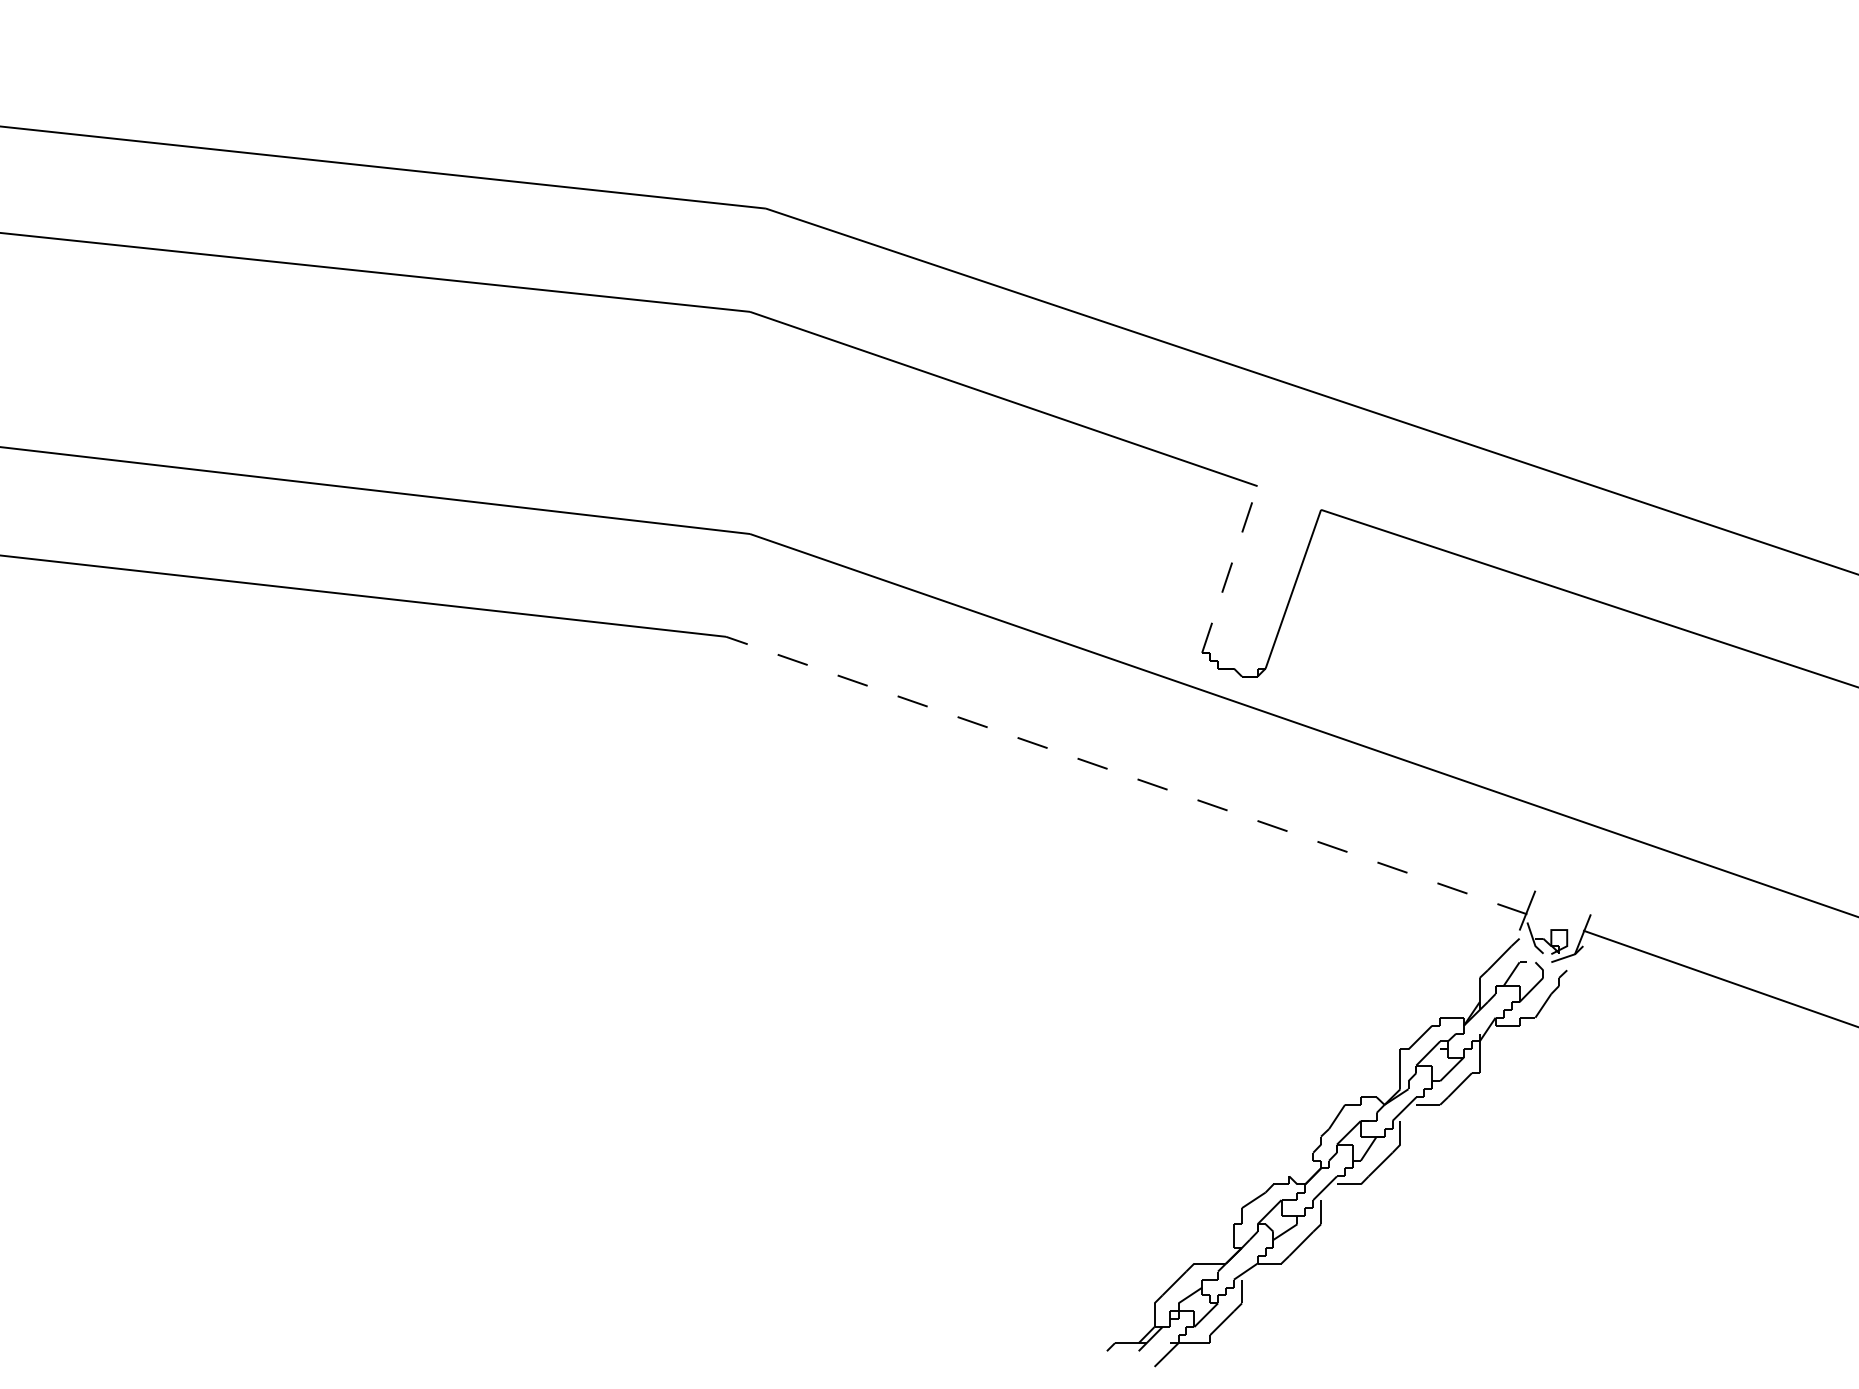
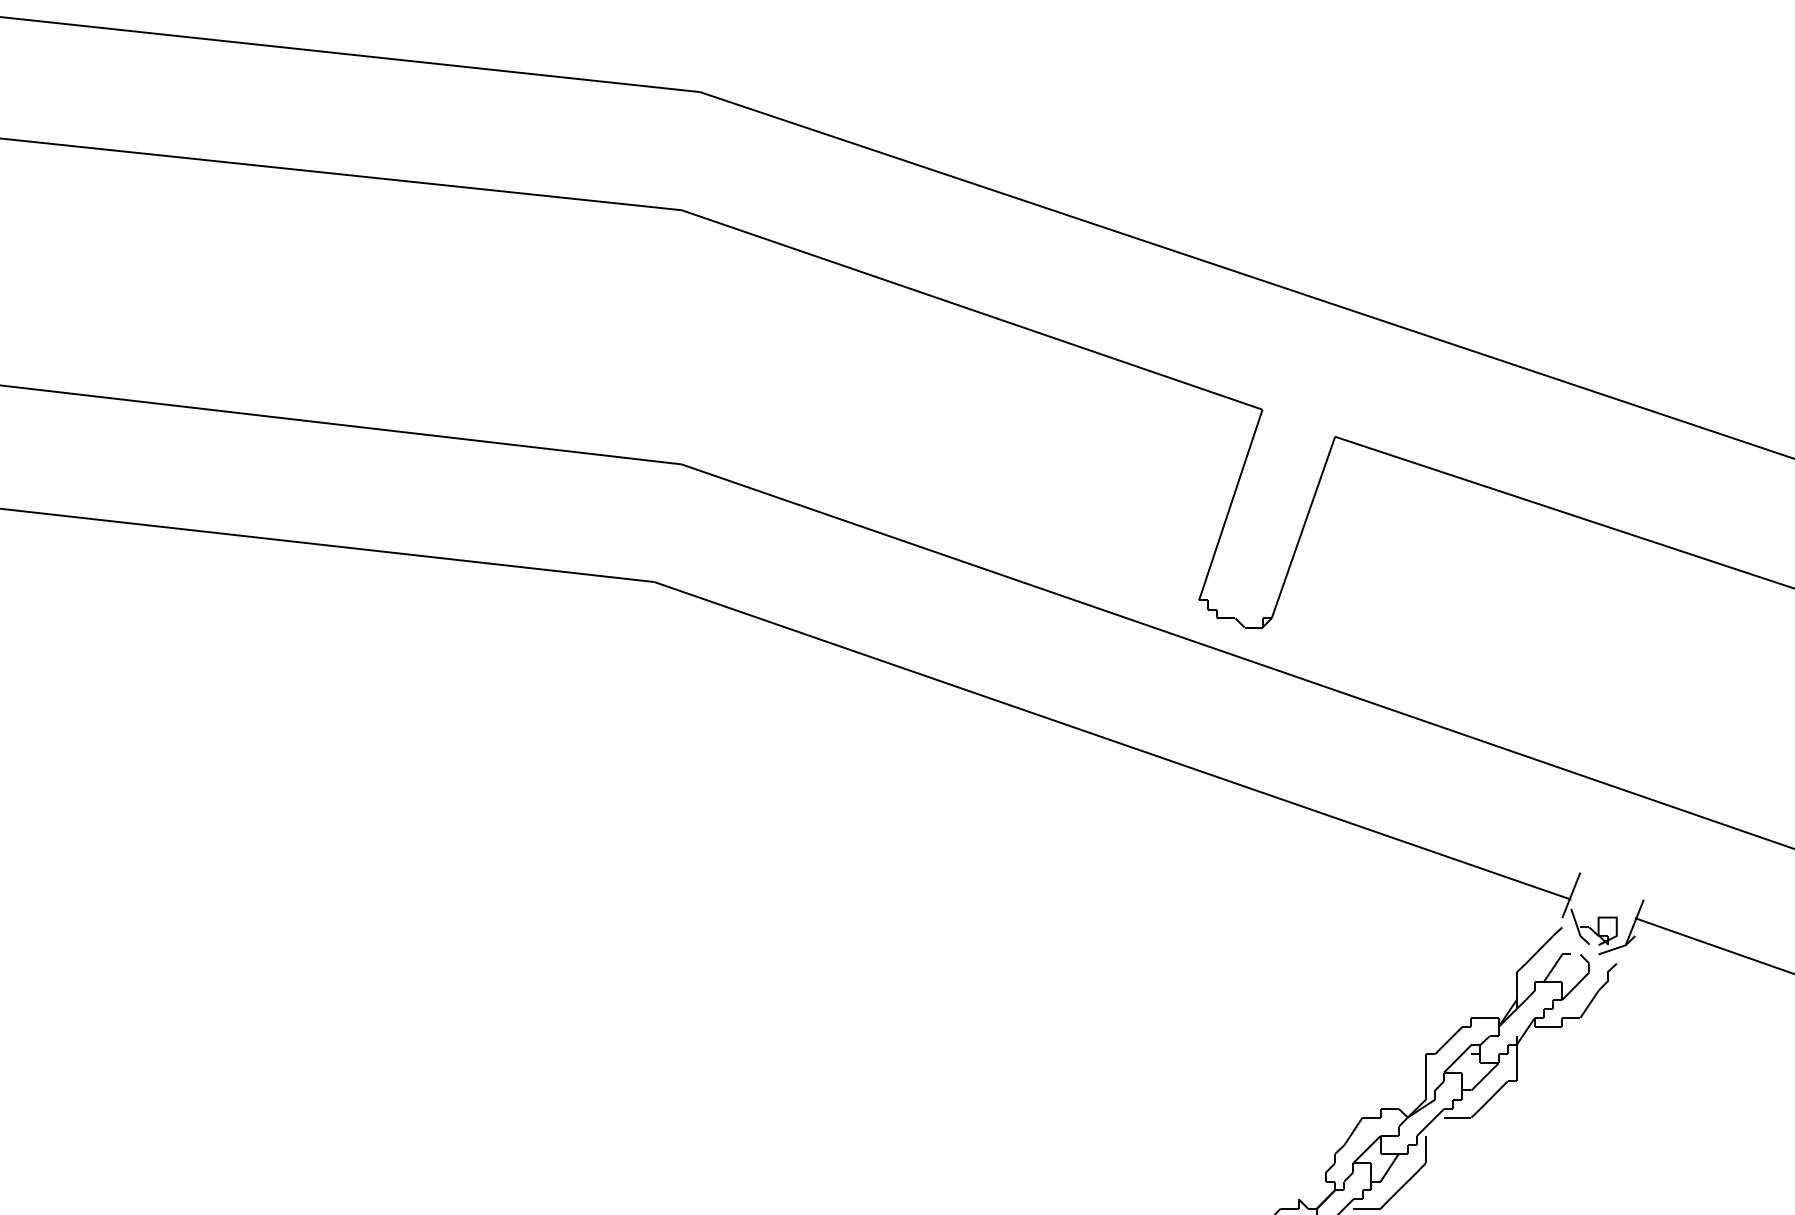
line: (1229, 569) -> (1230, 505), dashed -> solid
line: (1126, 775) -> (1112, 740), dashed -> solid

